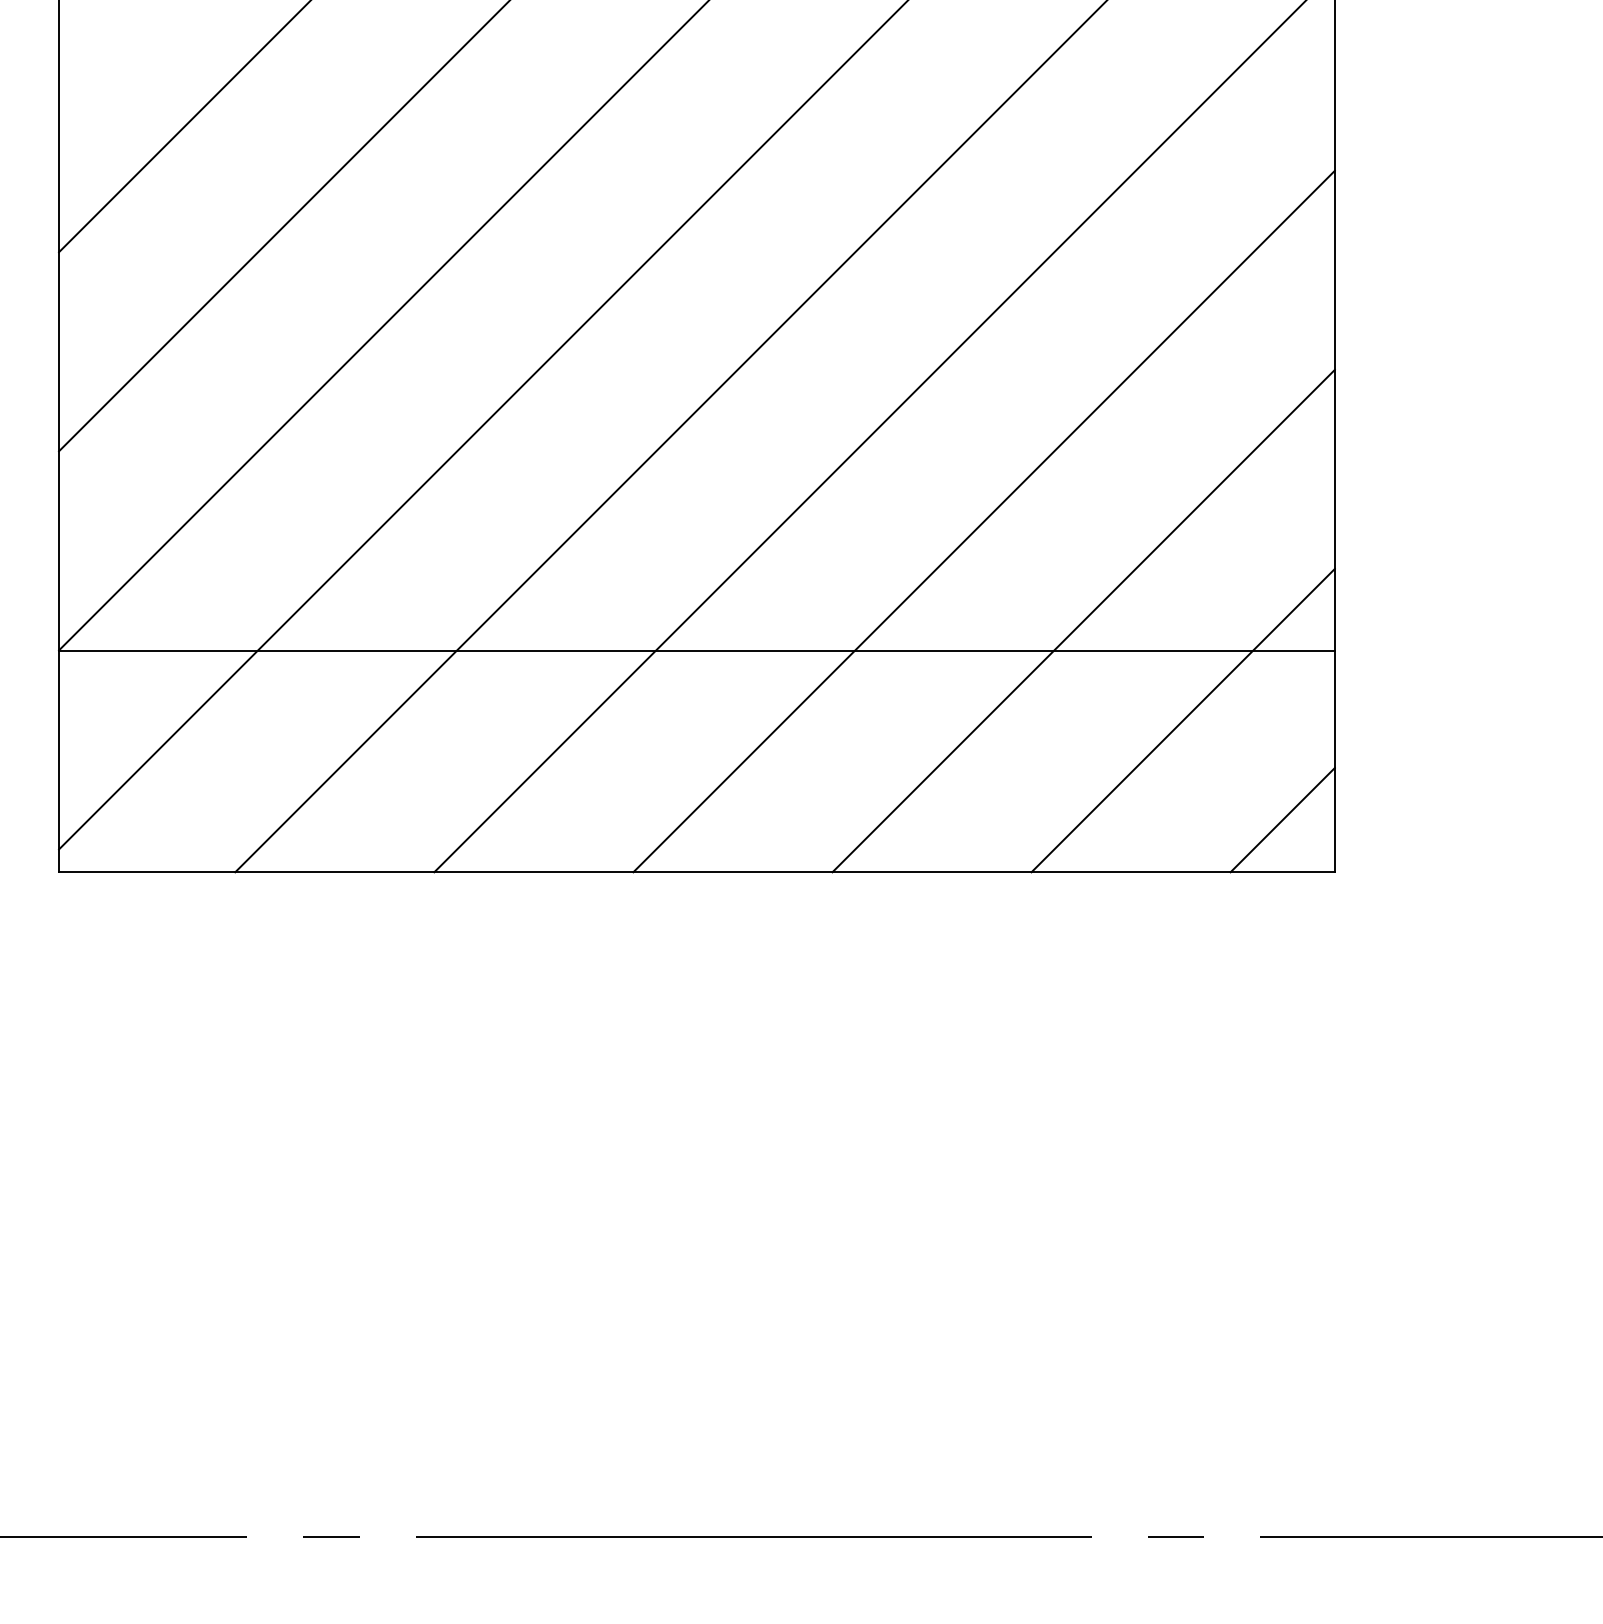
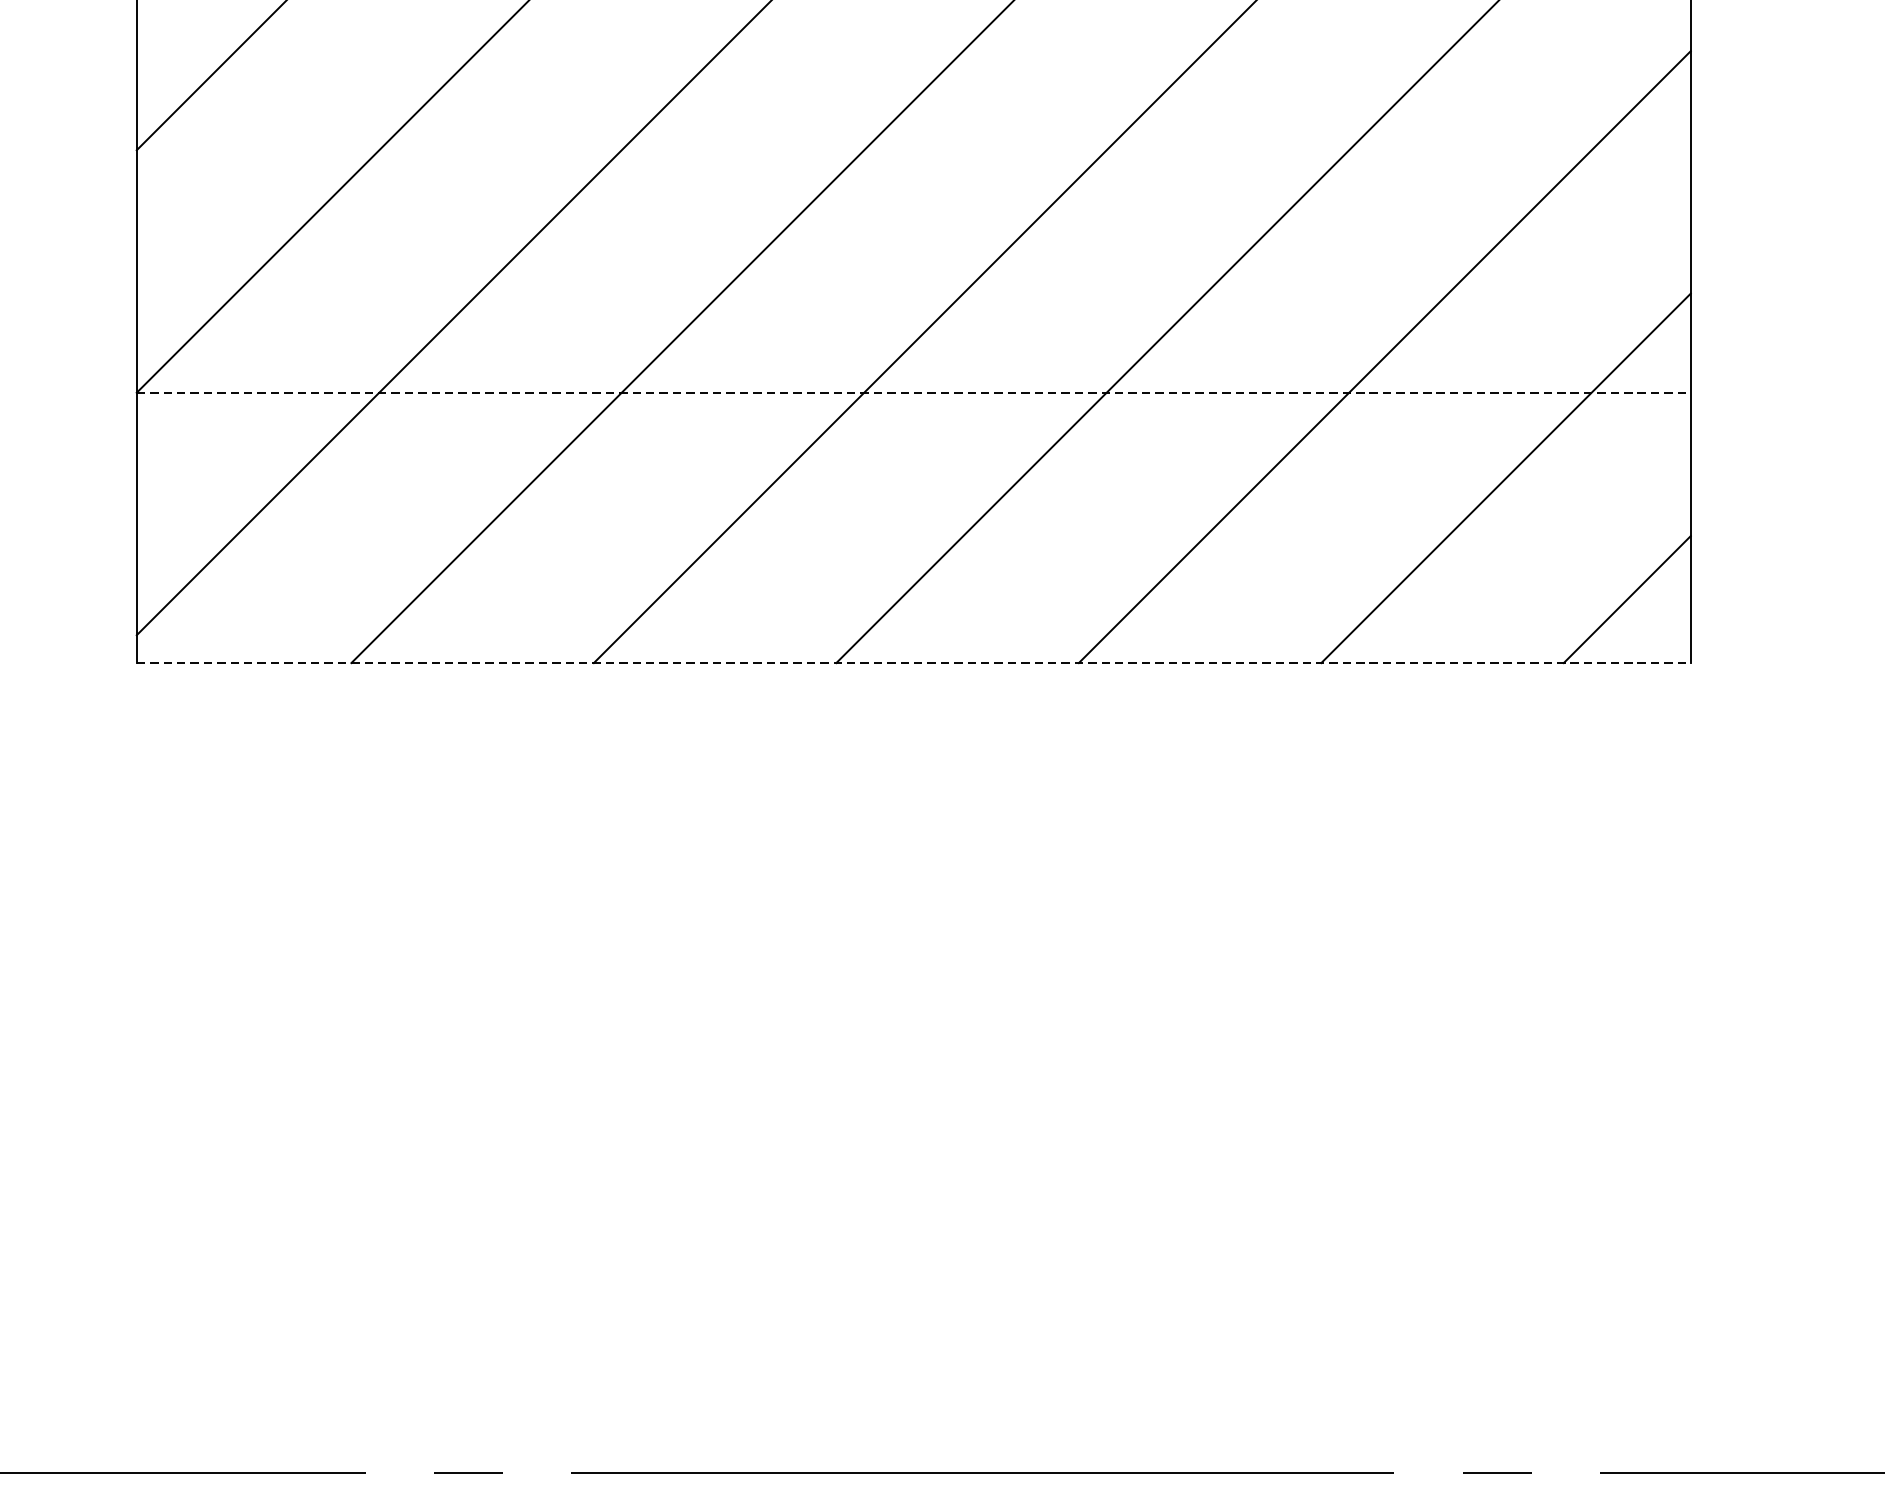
line: (696, 650) -> (913, 392), solid -> dashed
line: (696, 872) -> (913, 663), solid -> dashed

